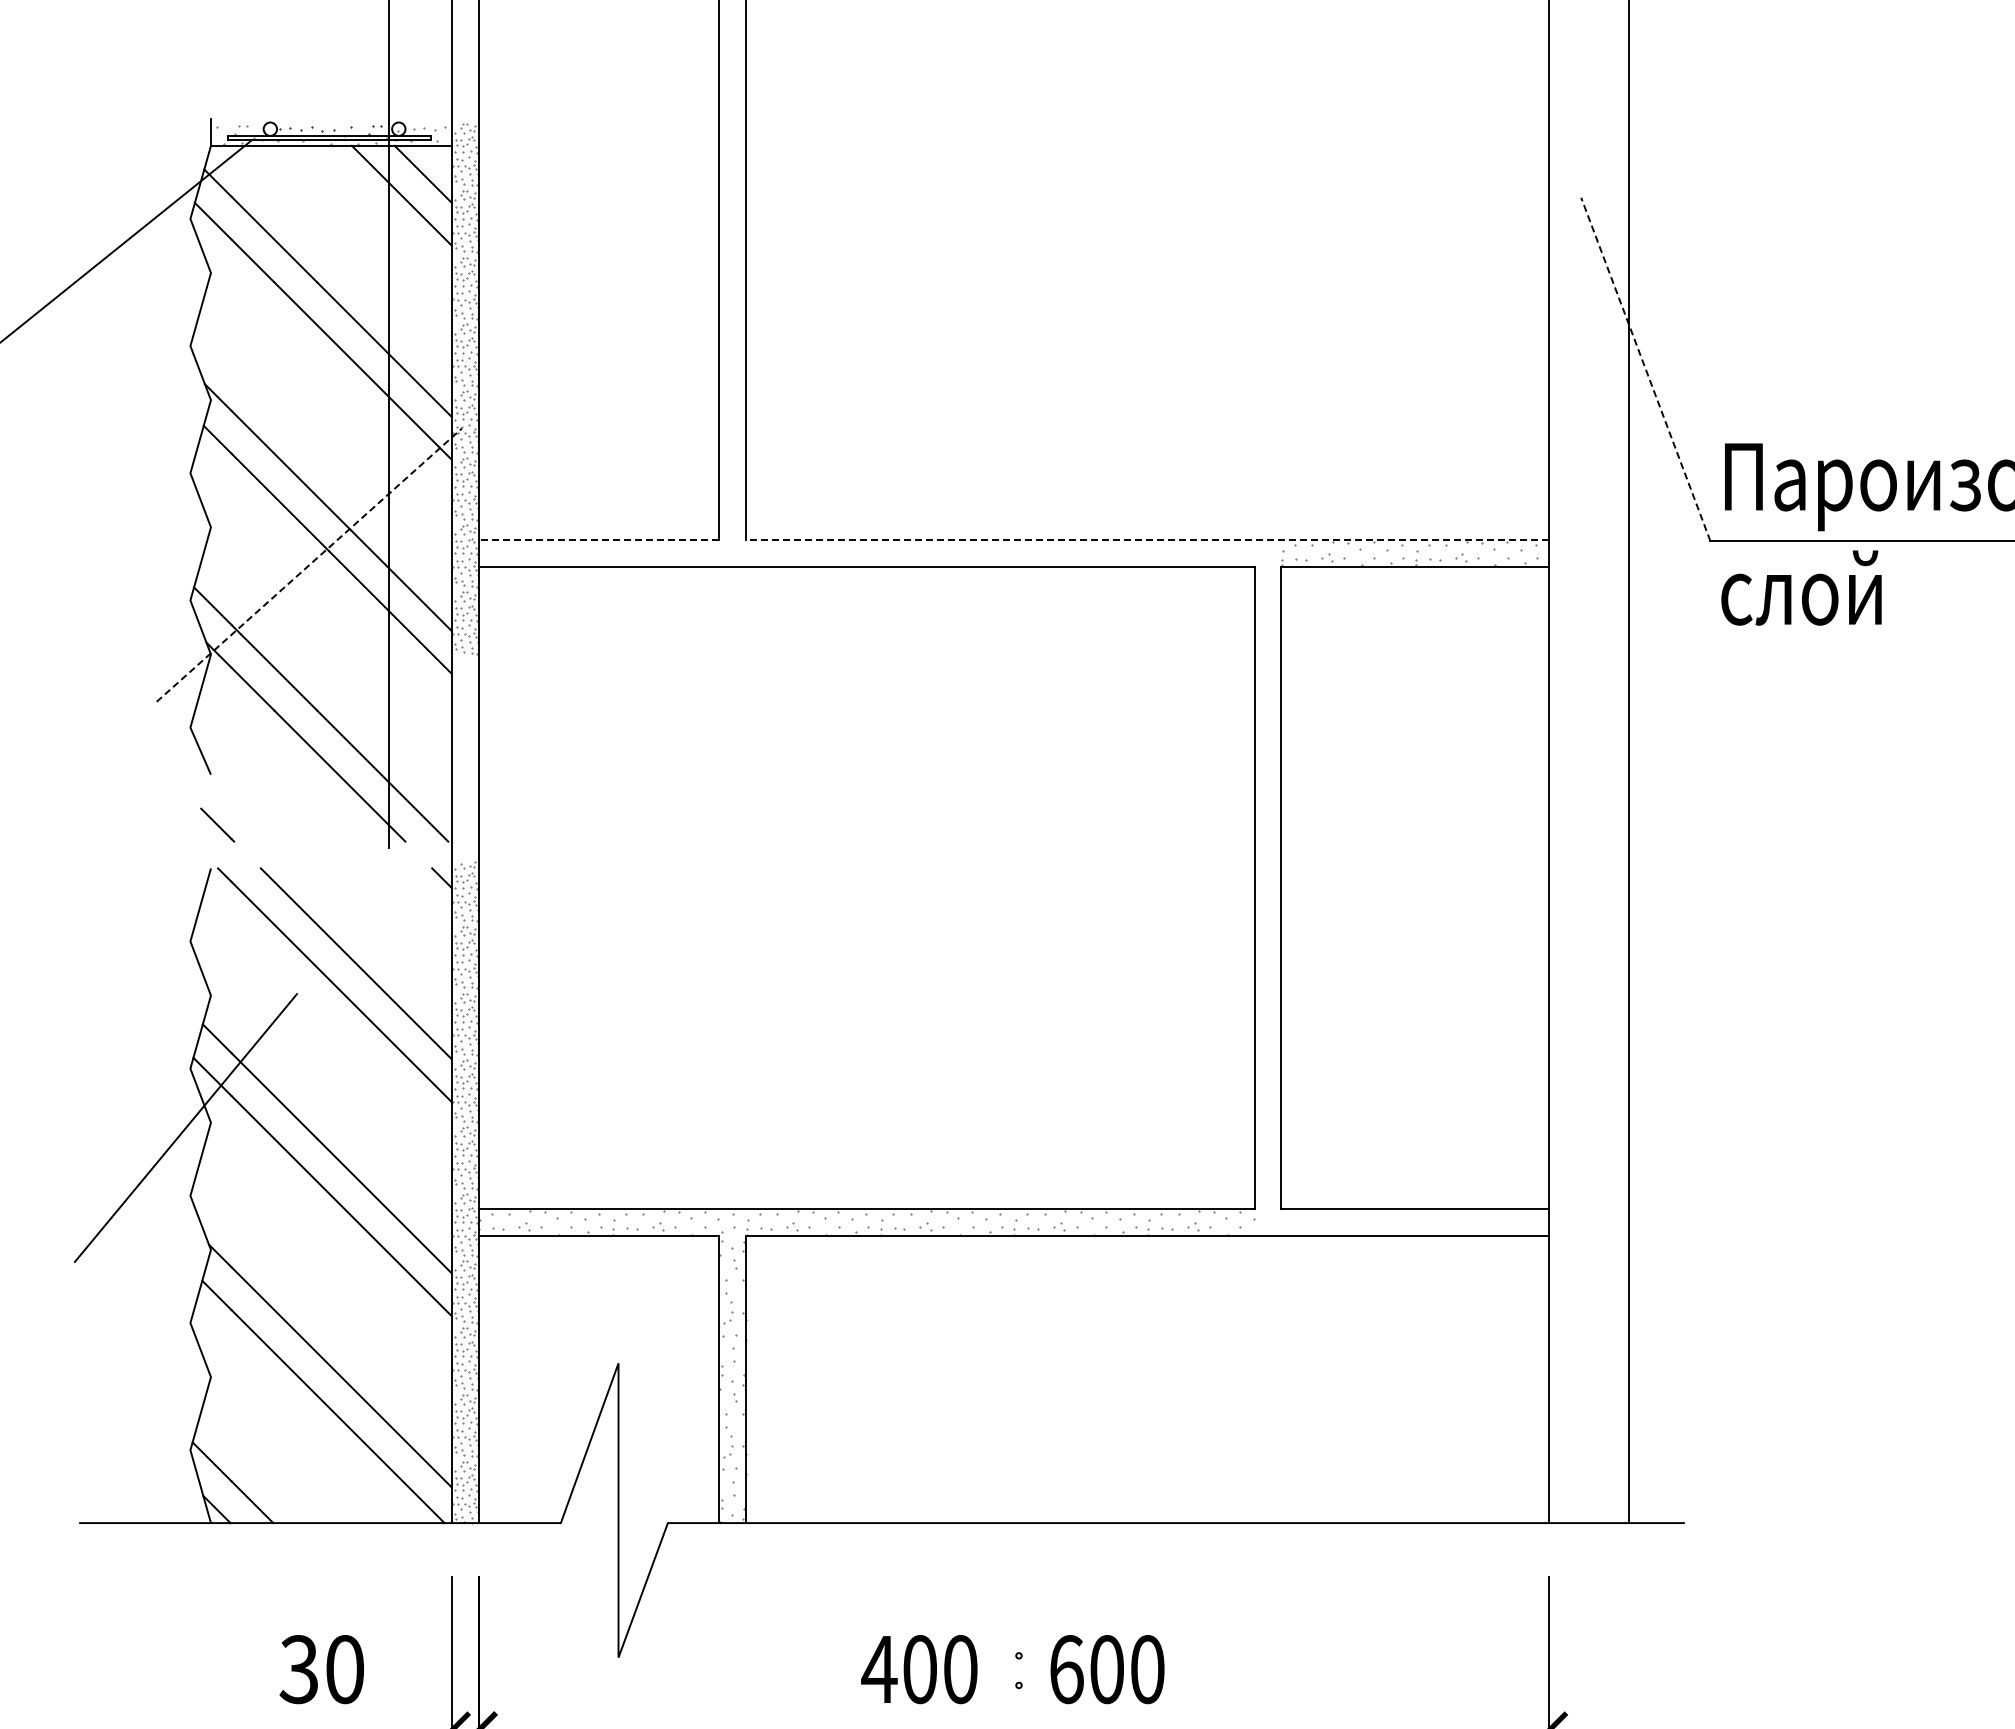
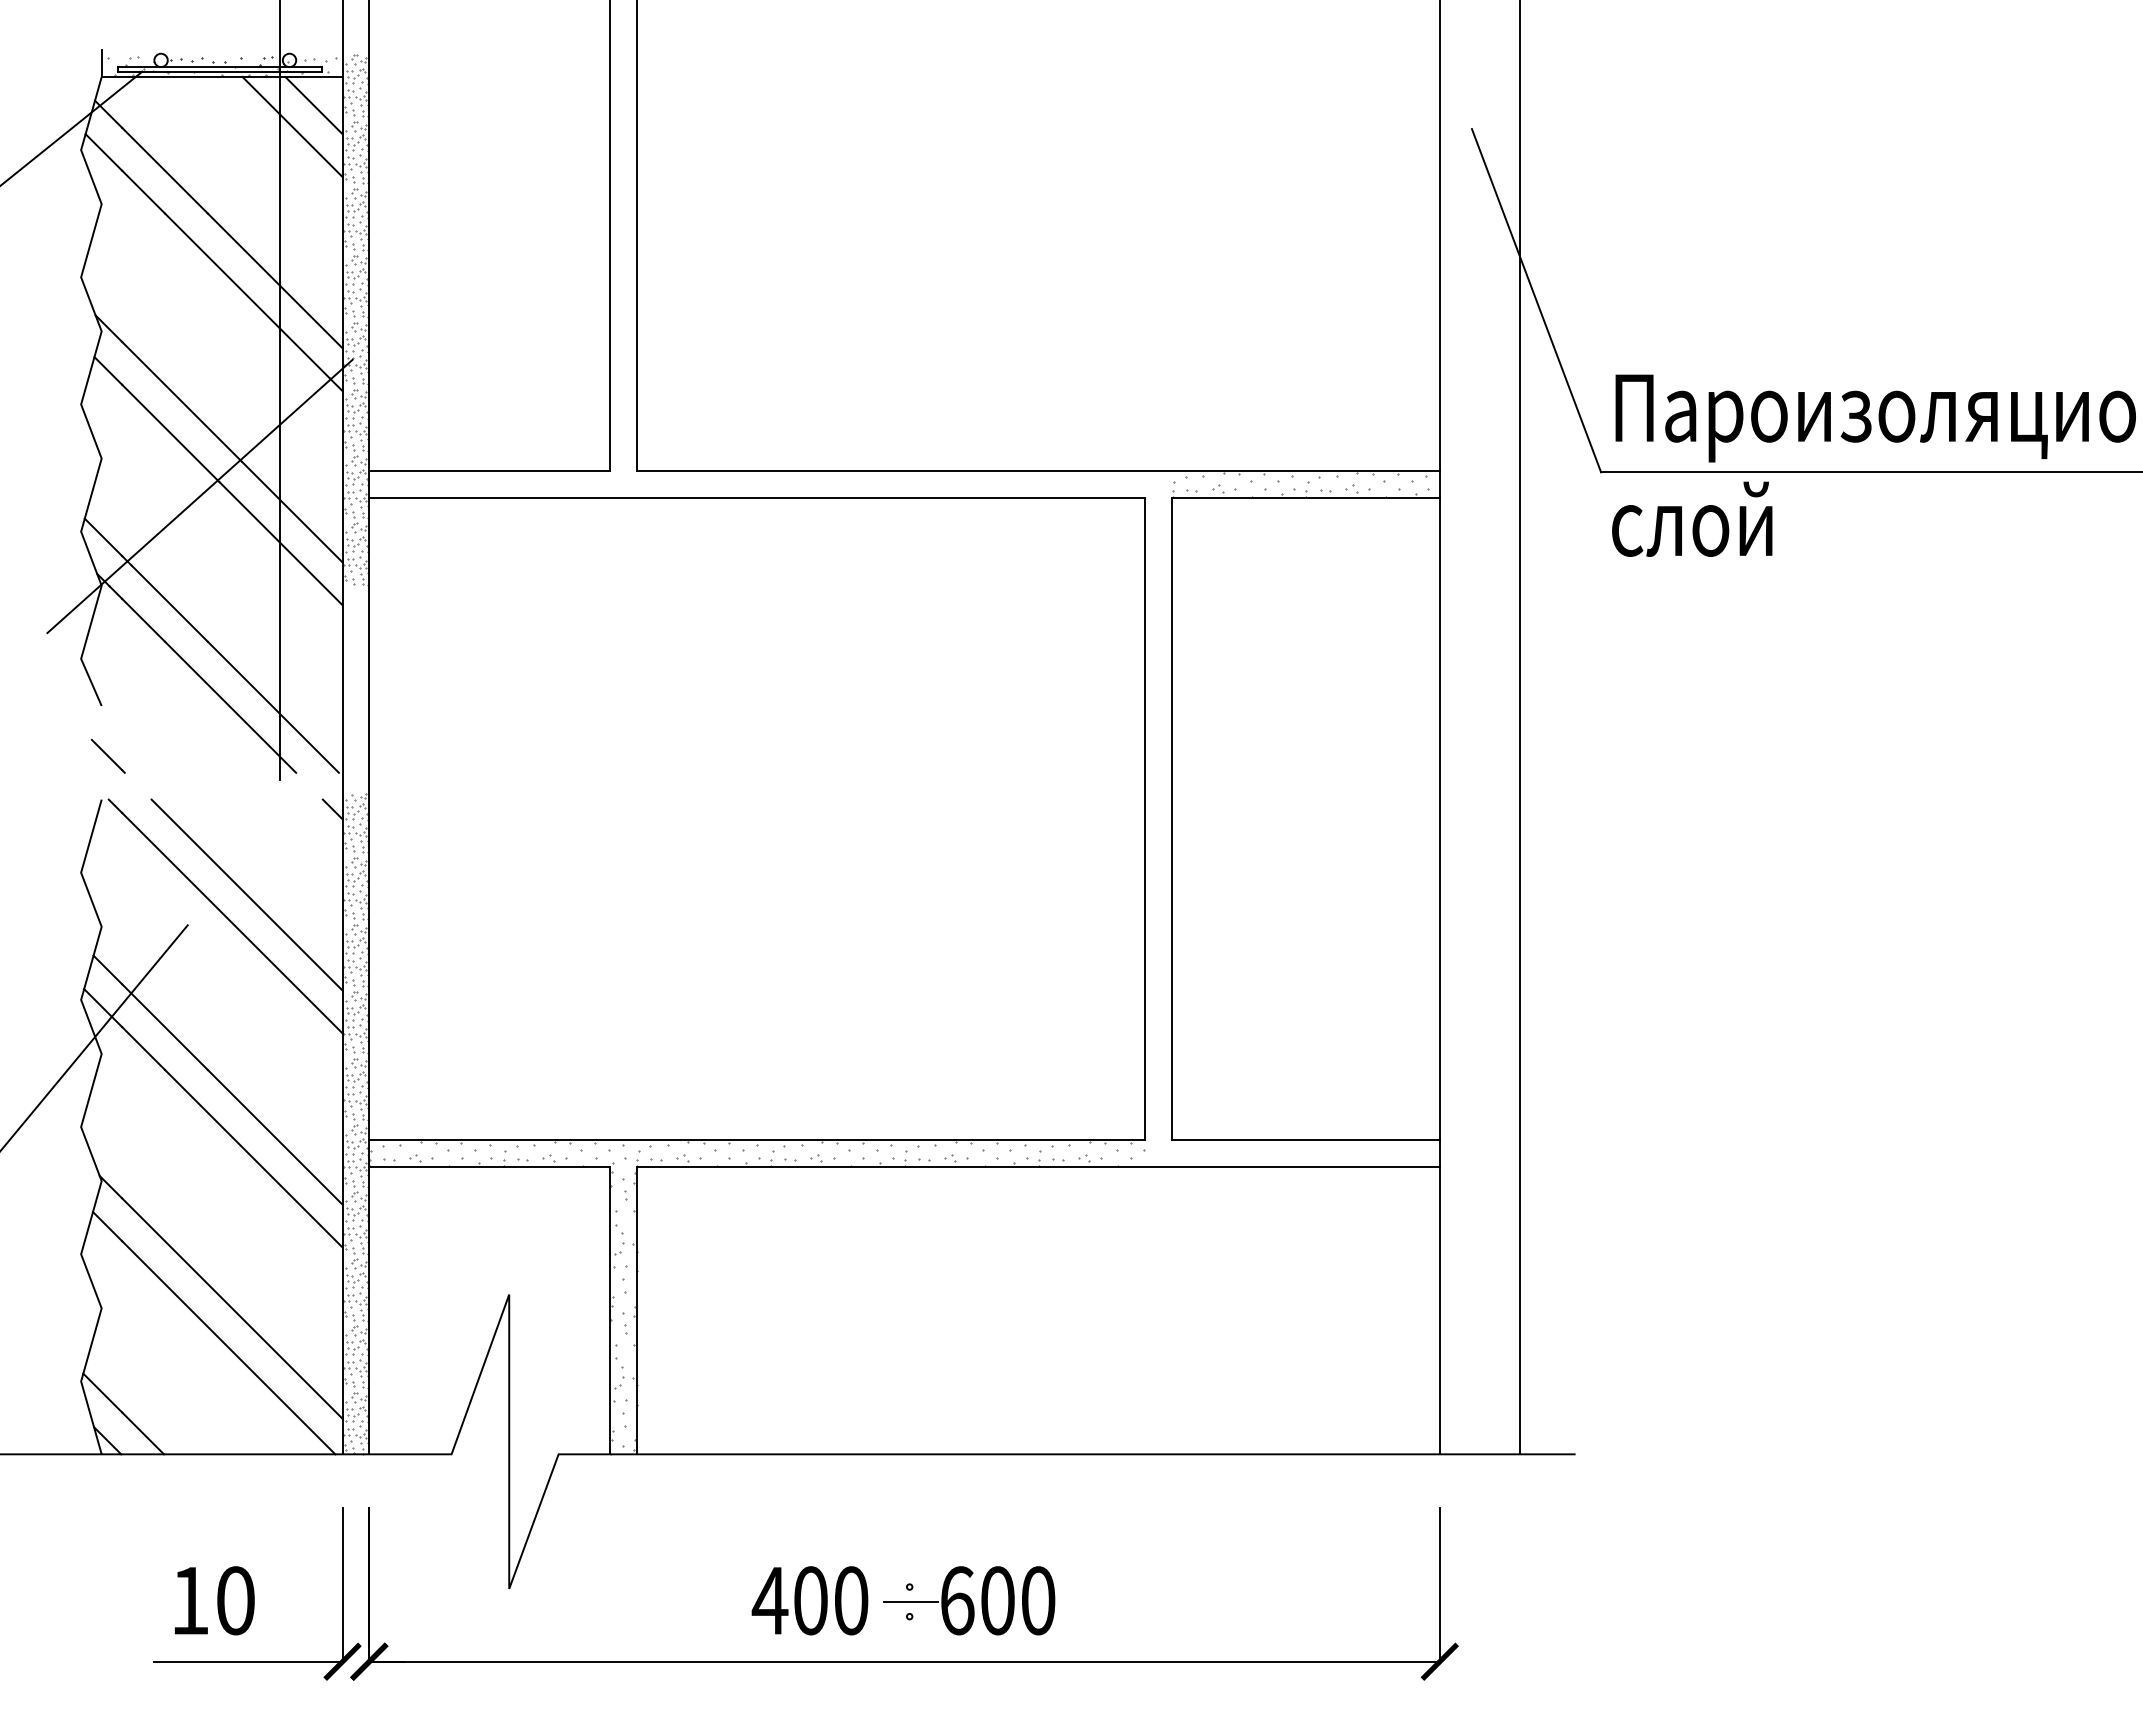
line: (1645, 369) -> (1536, 300), dashed -> solid
line: (598, 540) -> (489, 471), dashed -> solid
line: (1146, 540) -> (1037, 471), dashed -> solid
line: (309, 565) -> (200, 496), dashed -> solid
text: (298, 1669) -> (189, 1600), 30 -> 10
line: (1019, 1670) -> (910, 1601), added

